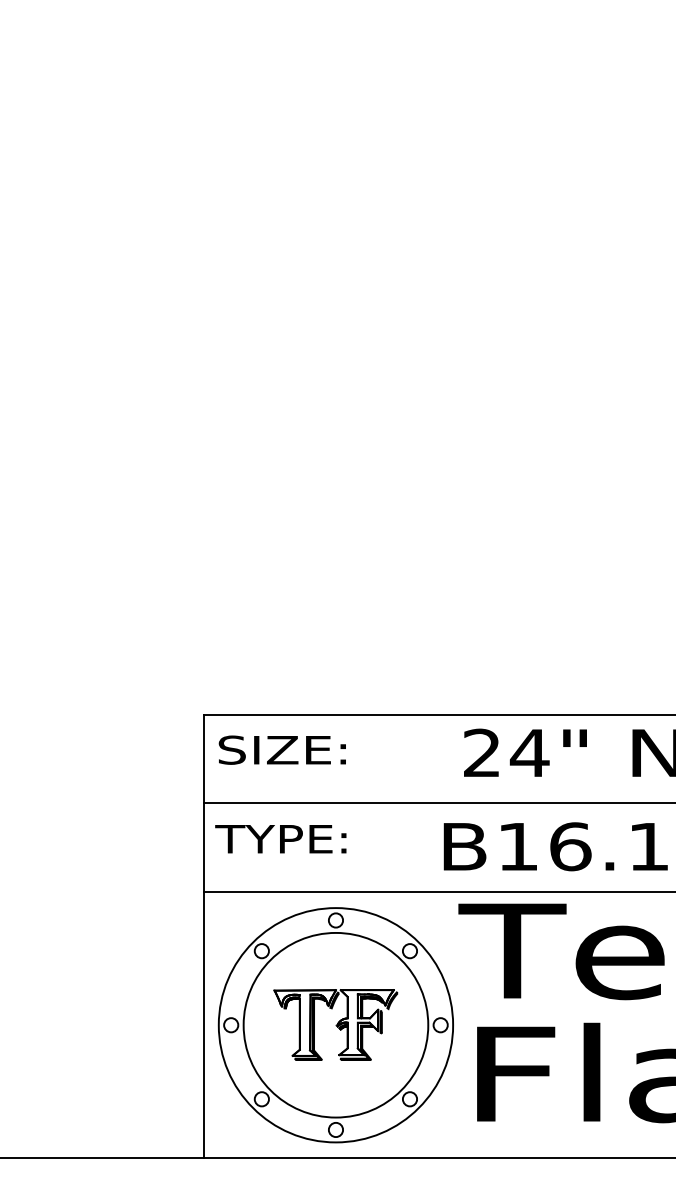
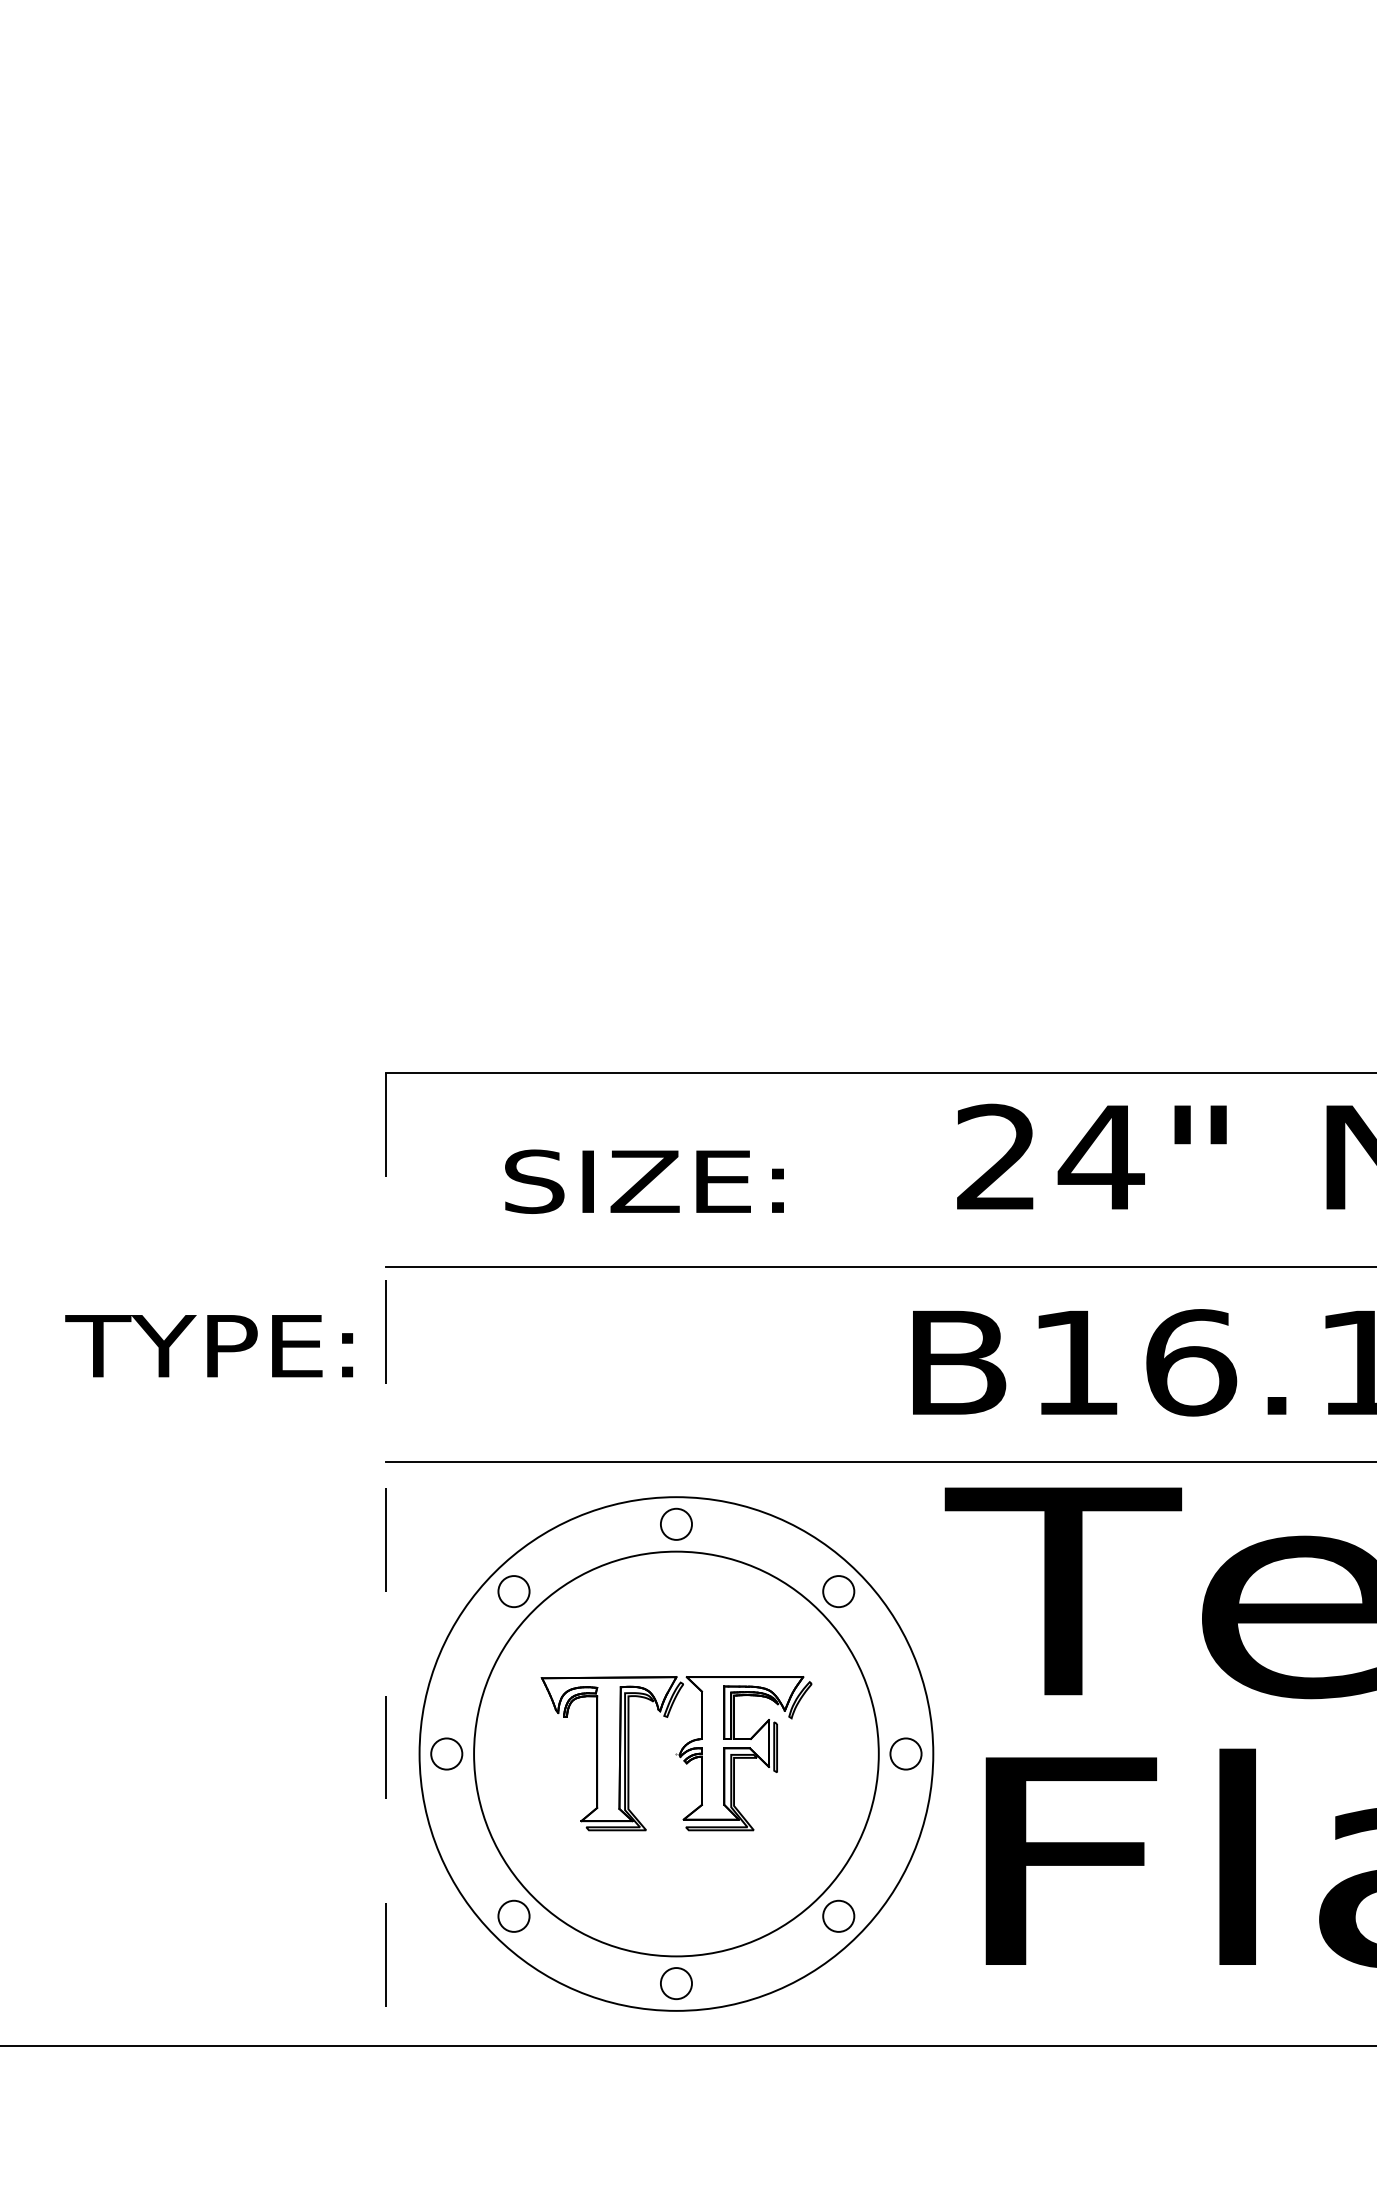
text: (281, 749) -> (642, 1180), moved
text: (280, 839) -> (208, 1346), moved
line: (203, 936) -> (386, 1559), solid -> dashed

